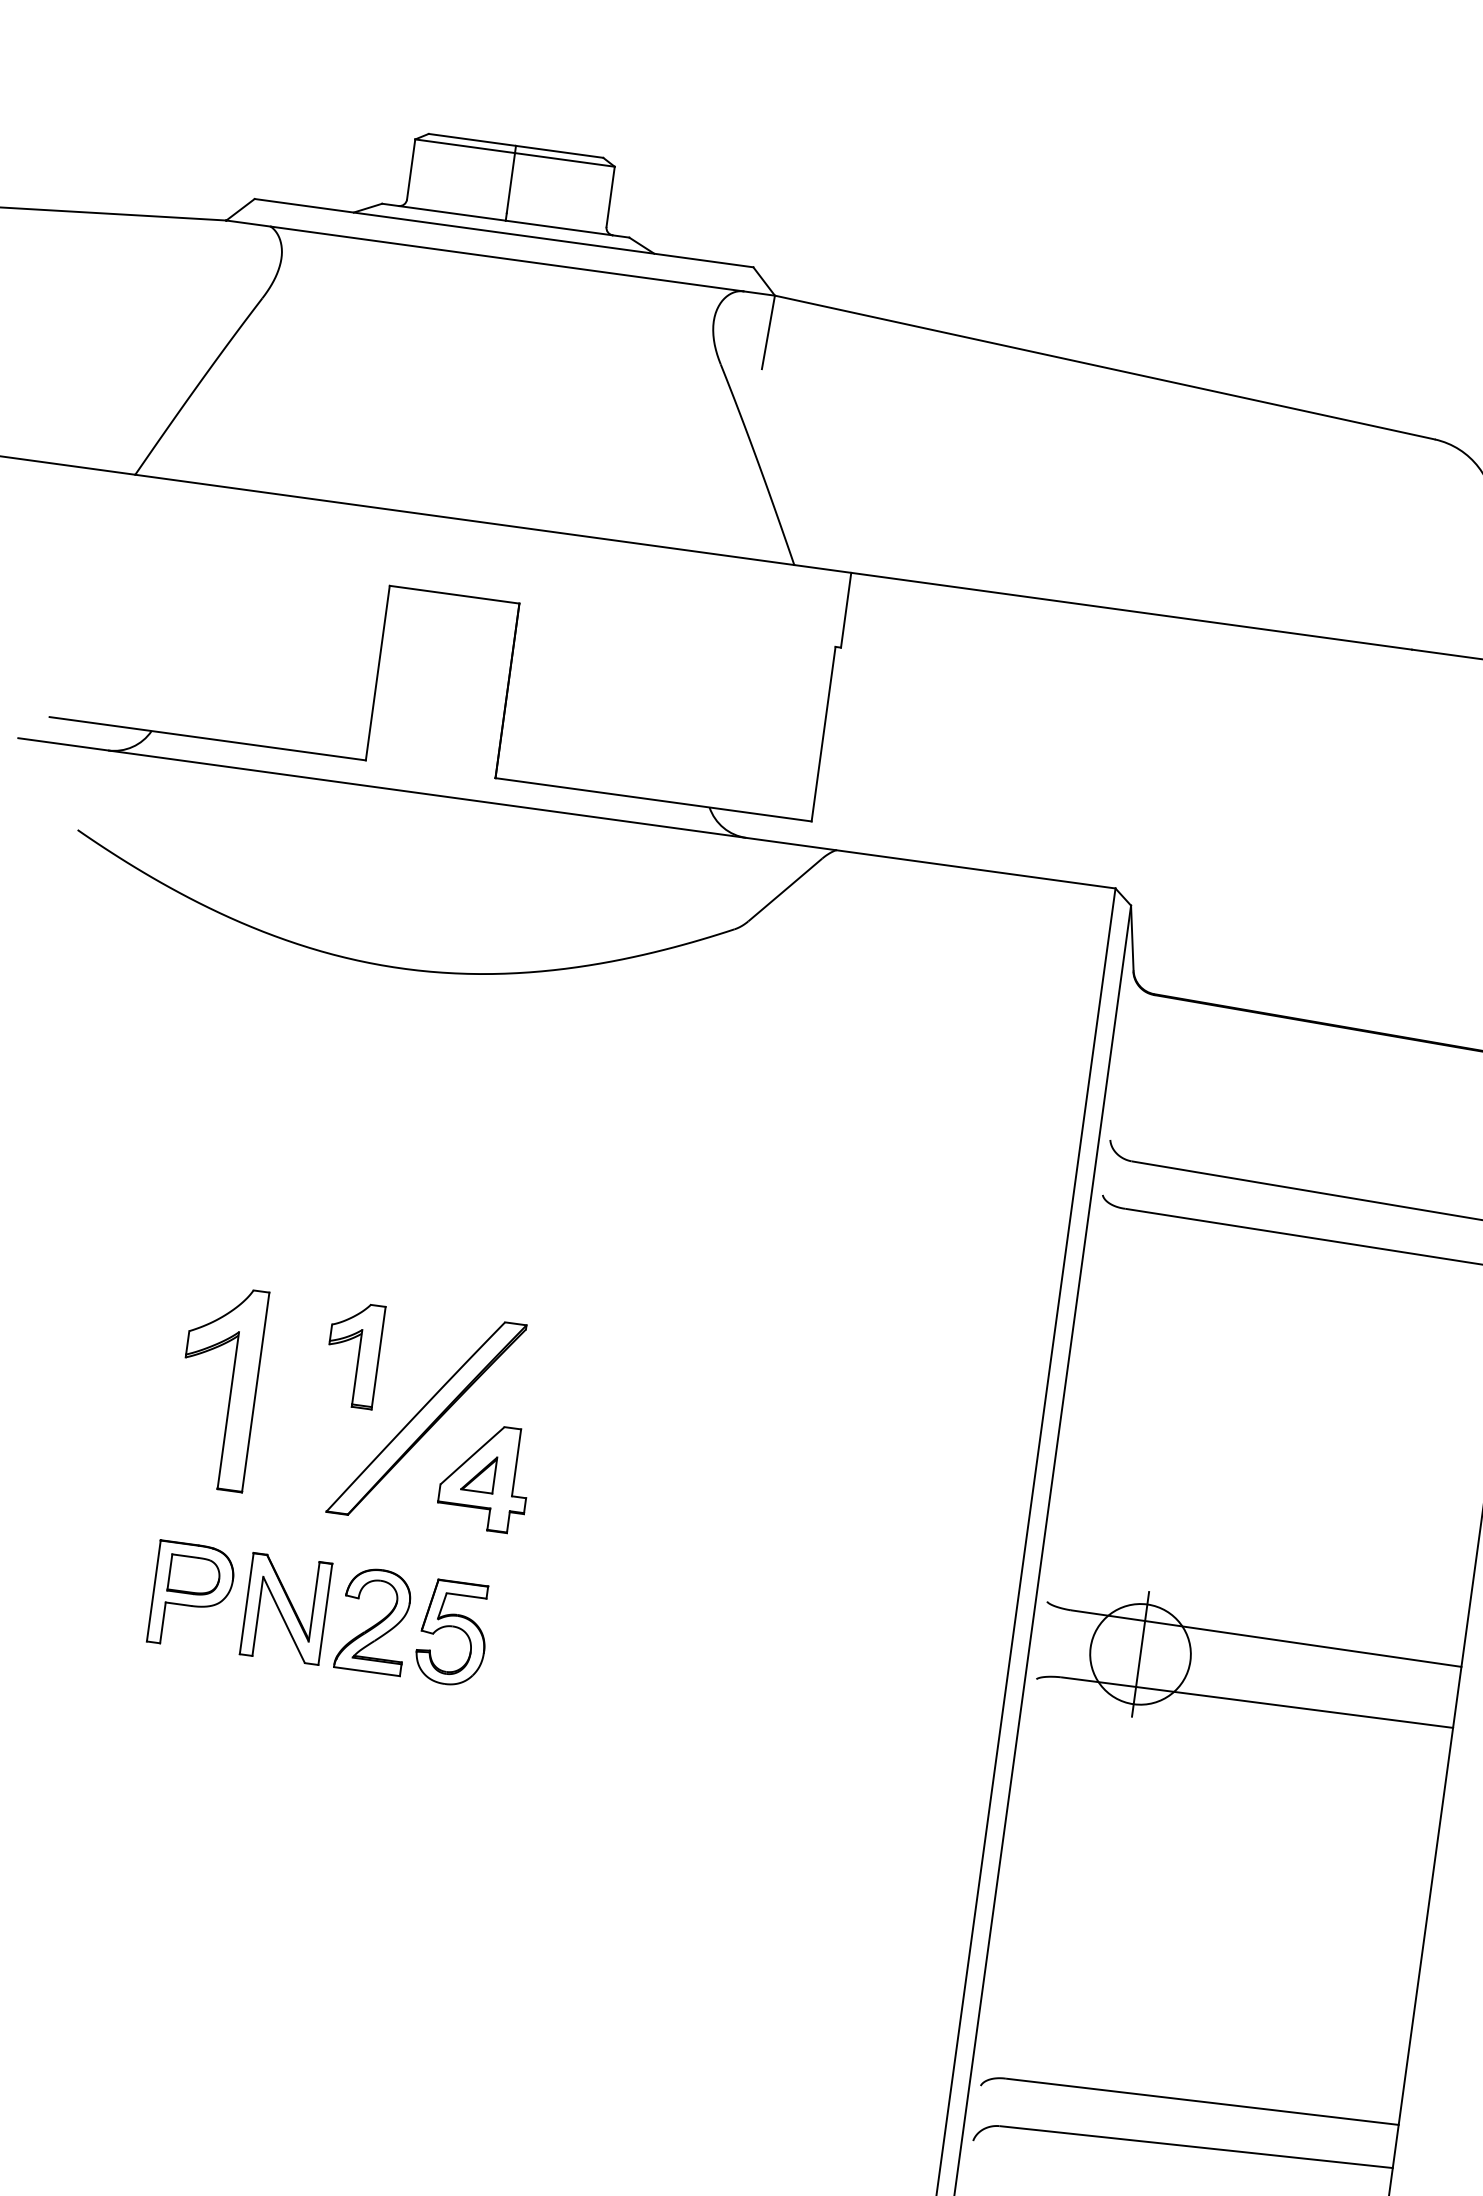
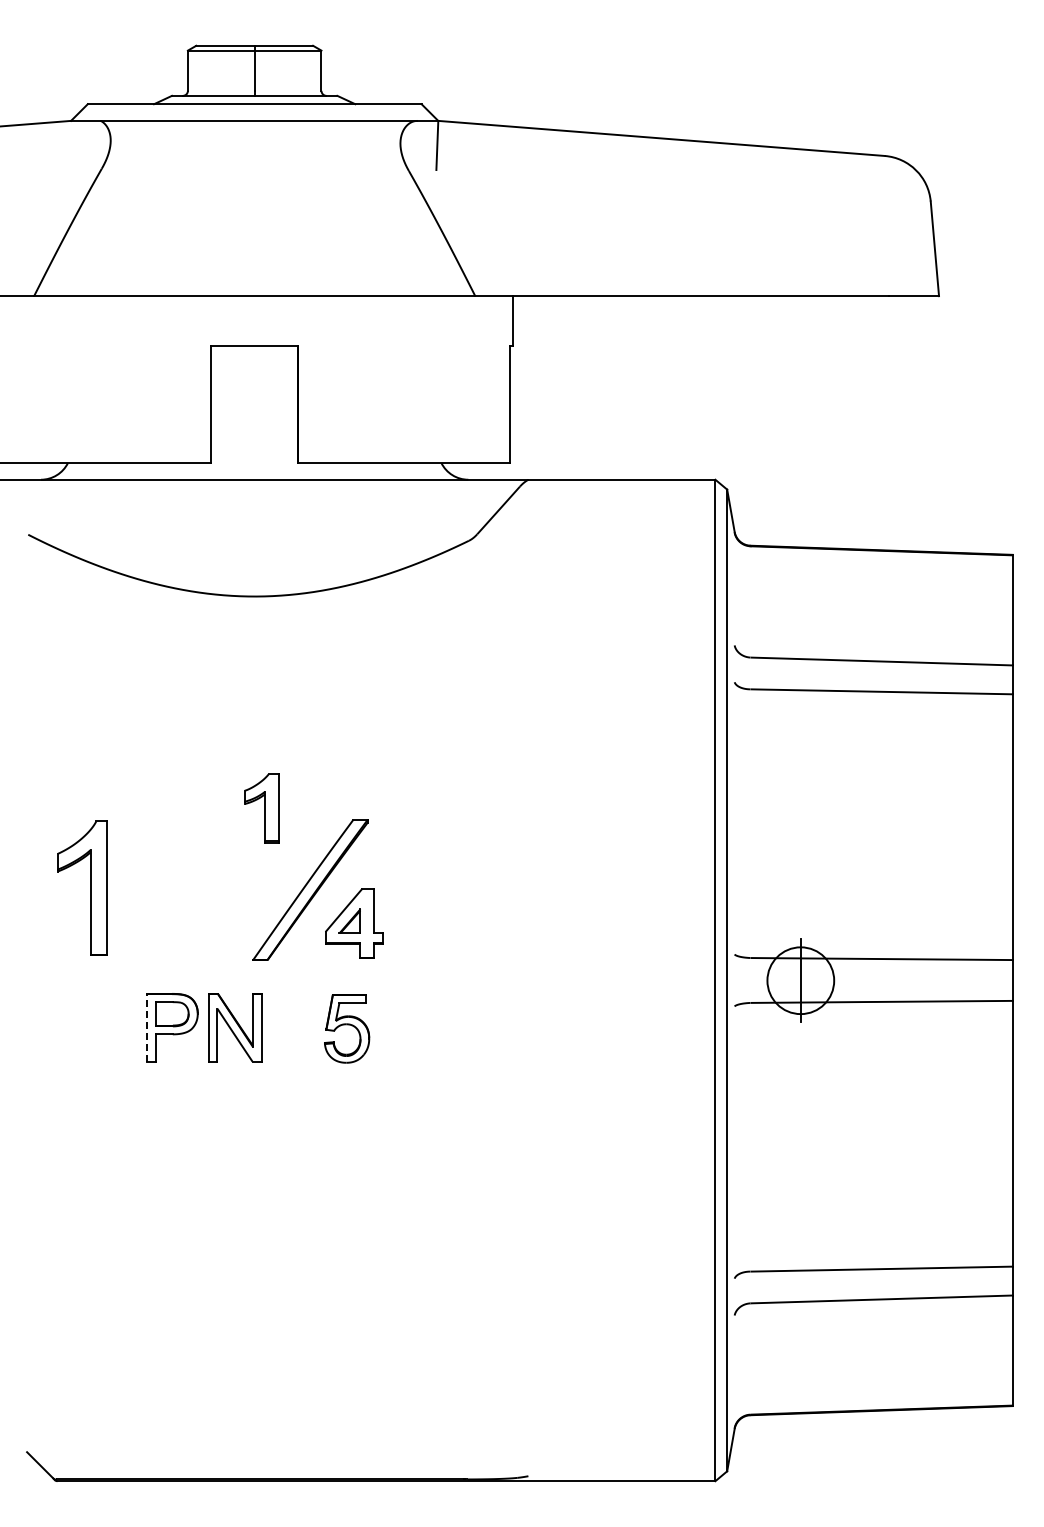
part: (353, 1354) -> (261, 808), moved
part: (231, 1387) -> (90, 887), moved
line: (153, 1590) -> (146, 1027), solid -> dashed
part: (373, 1620) -> (293, 1027), removed

